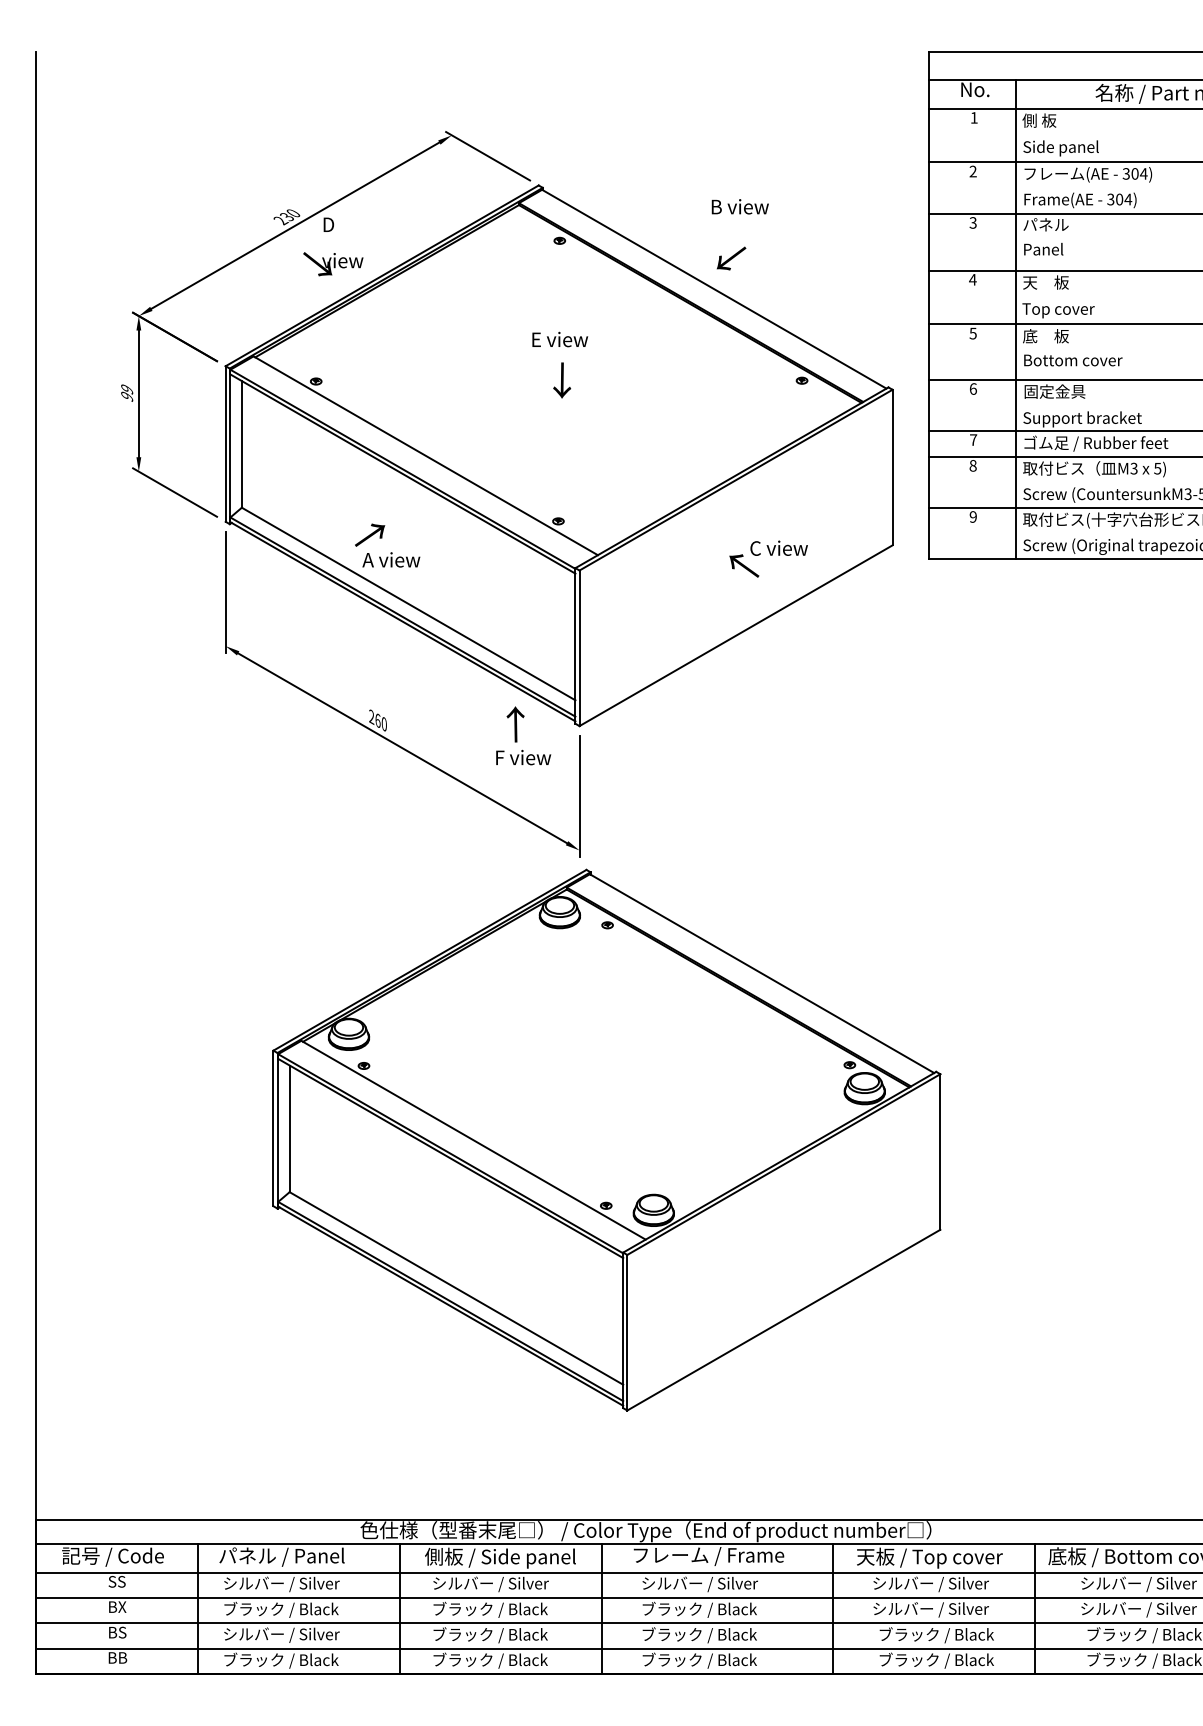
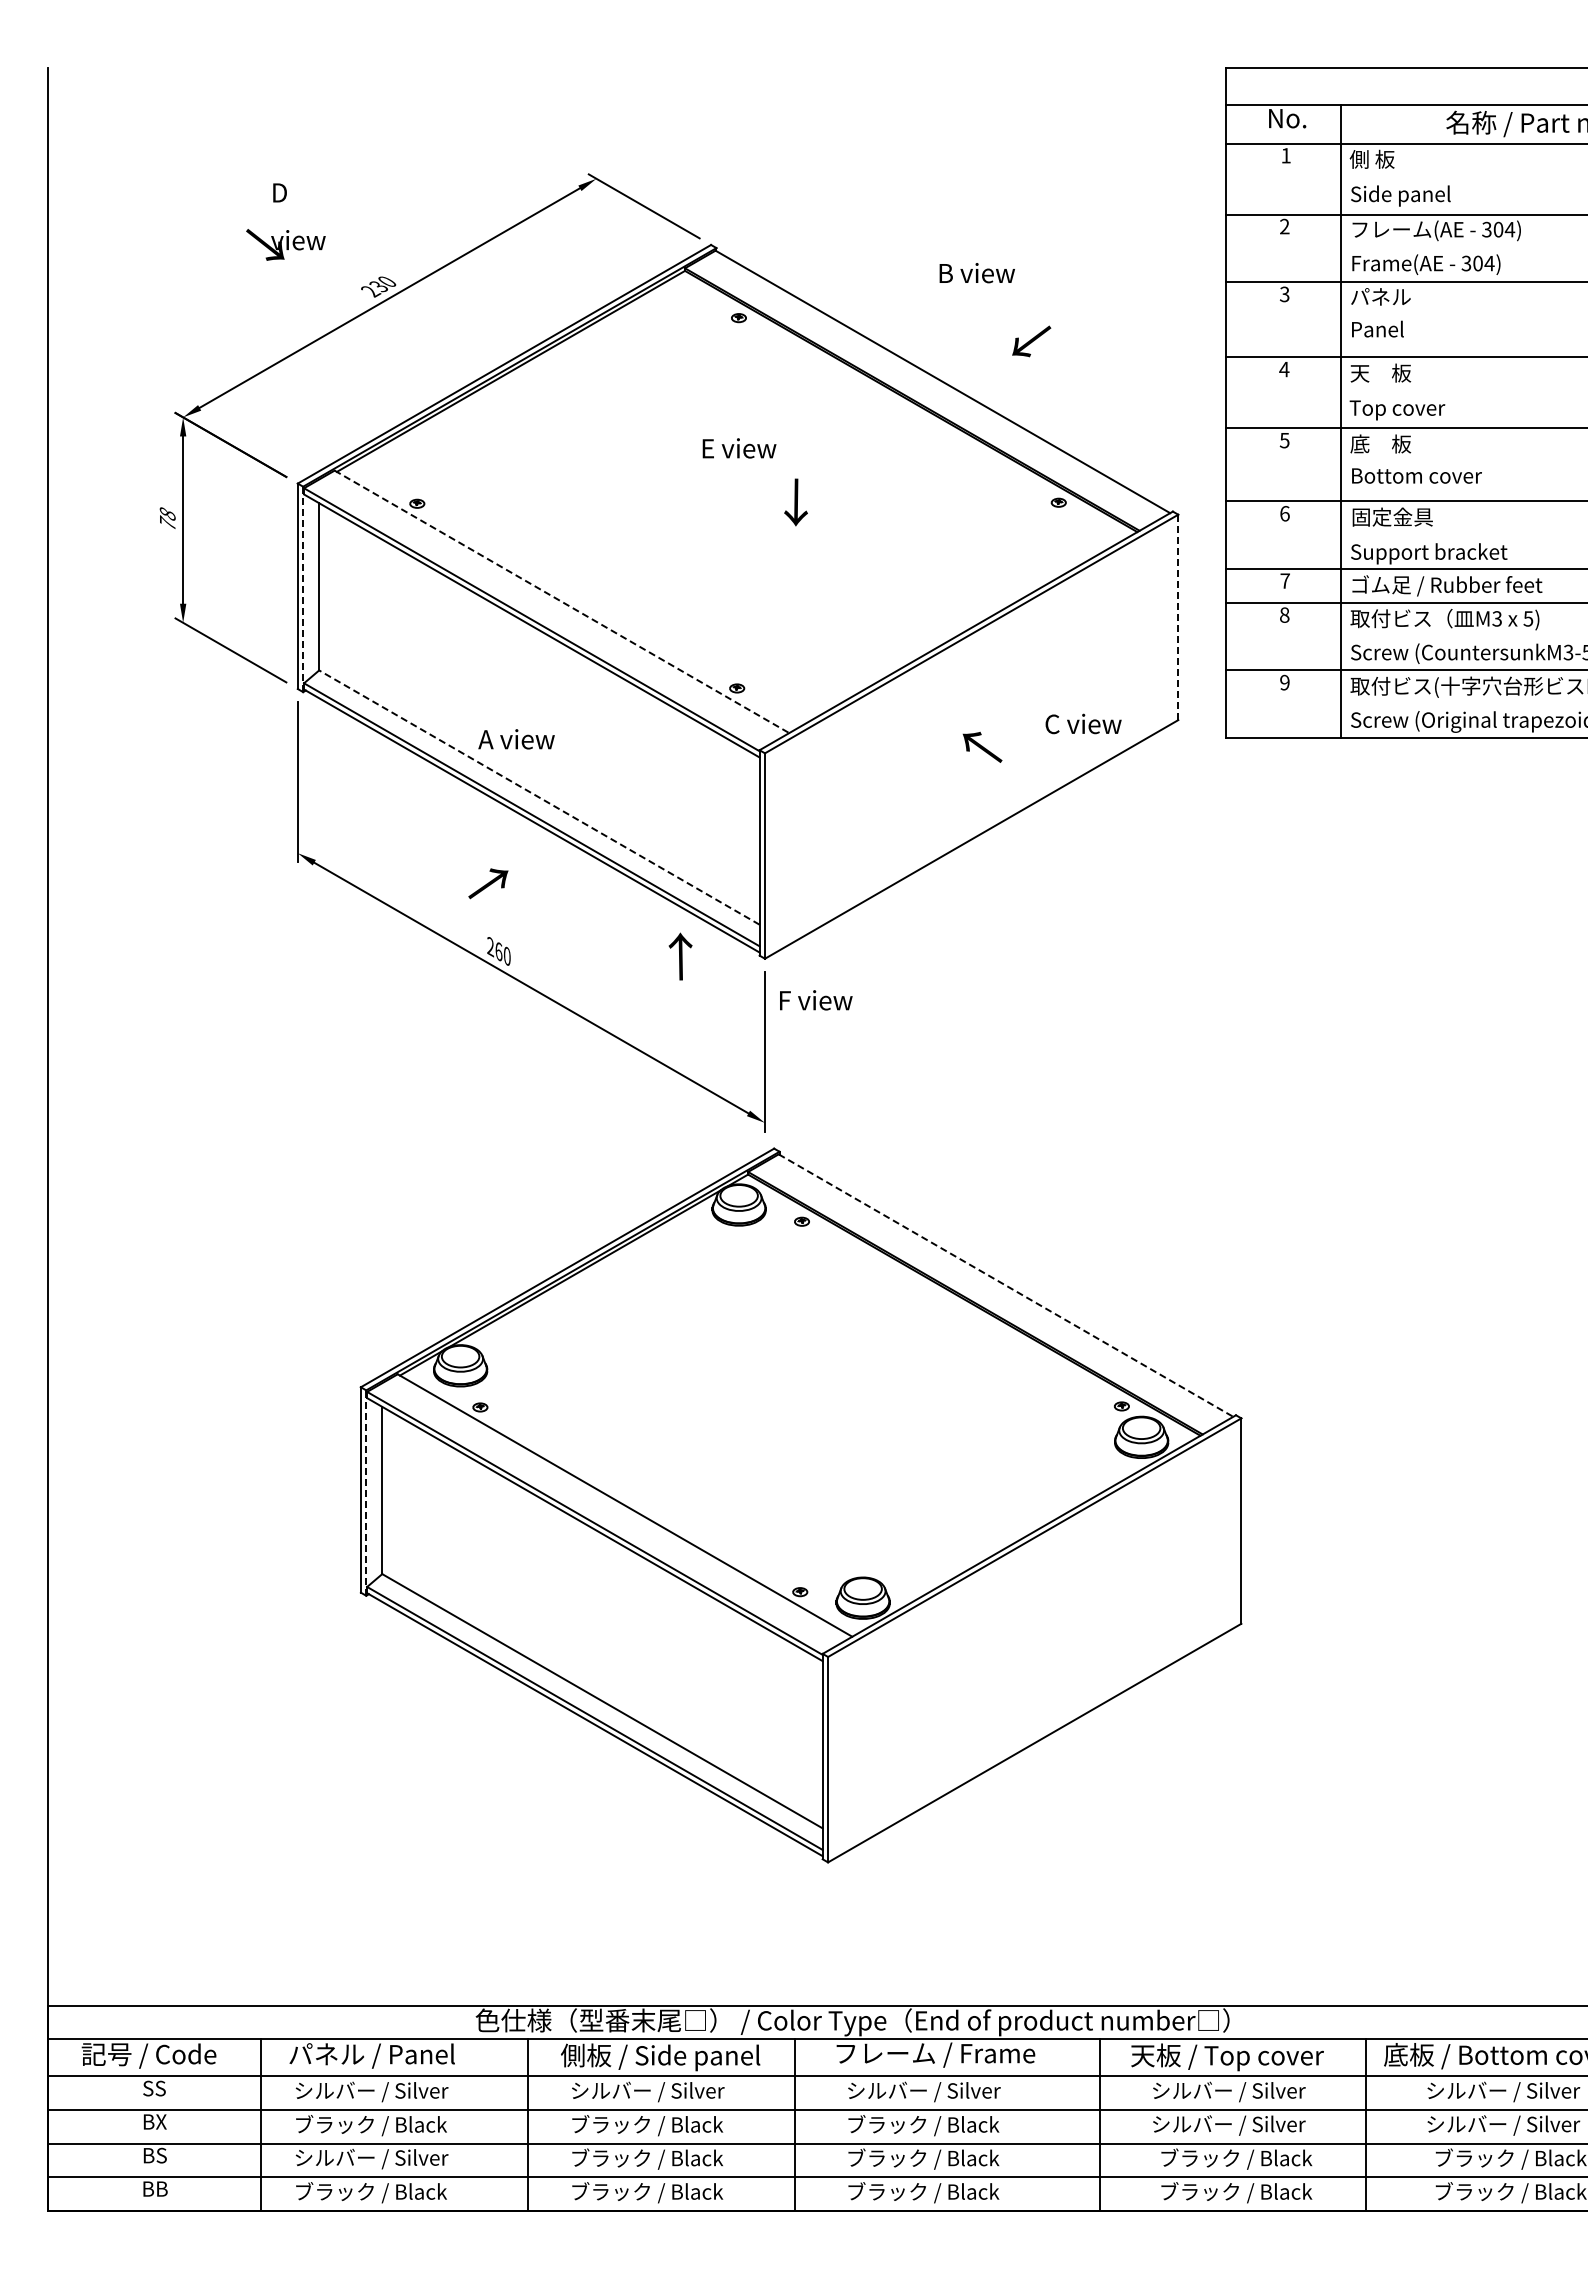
text: (333, 246) -> (285, 221), moved
text: (731, 258) -> (1031, 341), moved
text: (561, 380) -> (795, 502), moved
text: (126, 392) -> (167, 518), 99 -> 78
line: (229, 446) -> (303, 589), solid -> dashed
line: (426, 456) -> (562, 602), solid -> dashed
line: (892, 467) -> (1178, 617), solid -> dashed
text: (370, 535) -> (488, 883), moved
text: (779, 547) -> (1083, 723), moved
line: (407, 603) -> (538, 797), solid -> dashed
text: (523, 757) -> (816, 1000), moved
line: (762, 973) -> (1006, 1285), solid -> dashed
line: (277, 1131) -> (366, 1493), solid -> dashed

